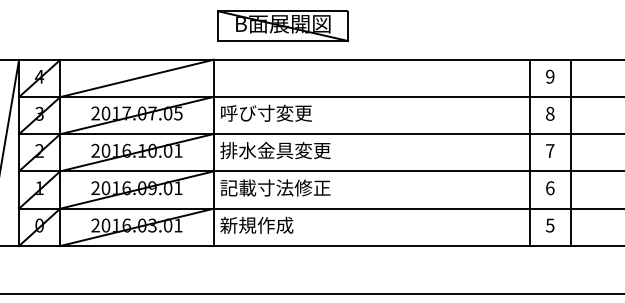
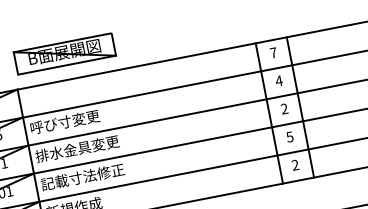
text: (550, 76) -> (273, 52), 9 -> 7
text: (549, 113) -> (278, 80), 8 -> 4
text: (550, 150) -> (284, 108), 7 -> 2
text: (549, 188) -> (289, 137), 6 -> 5
text: (549, 225) -> (294, 165), 5 -> 2

